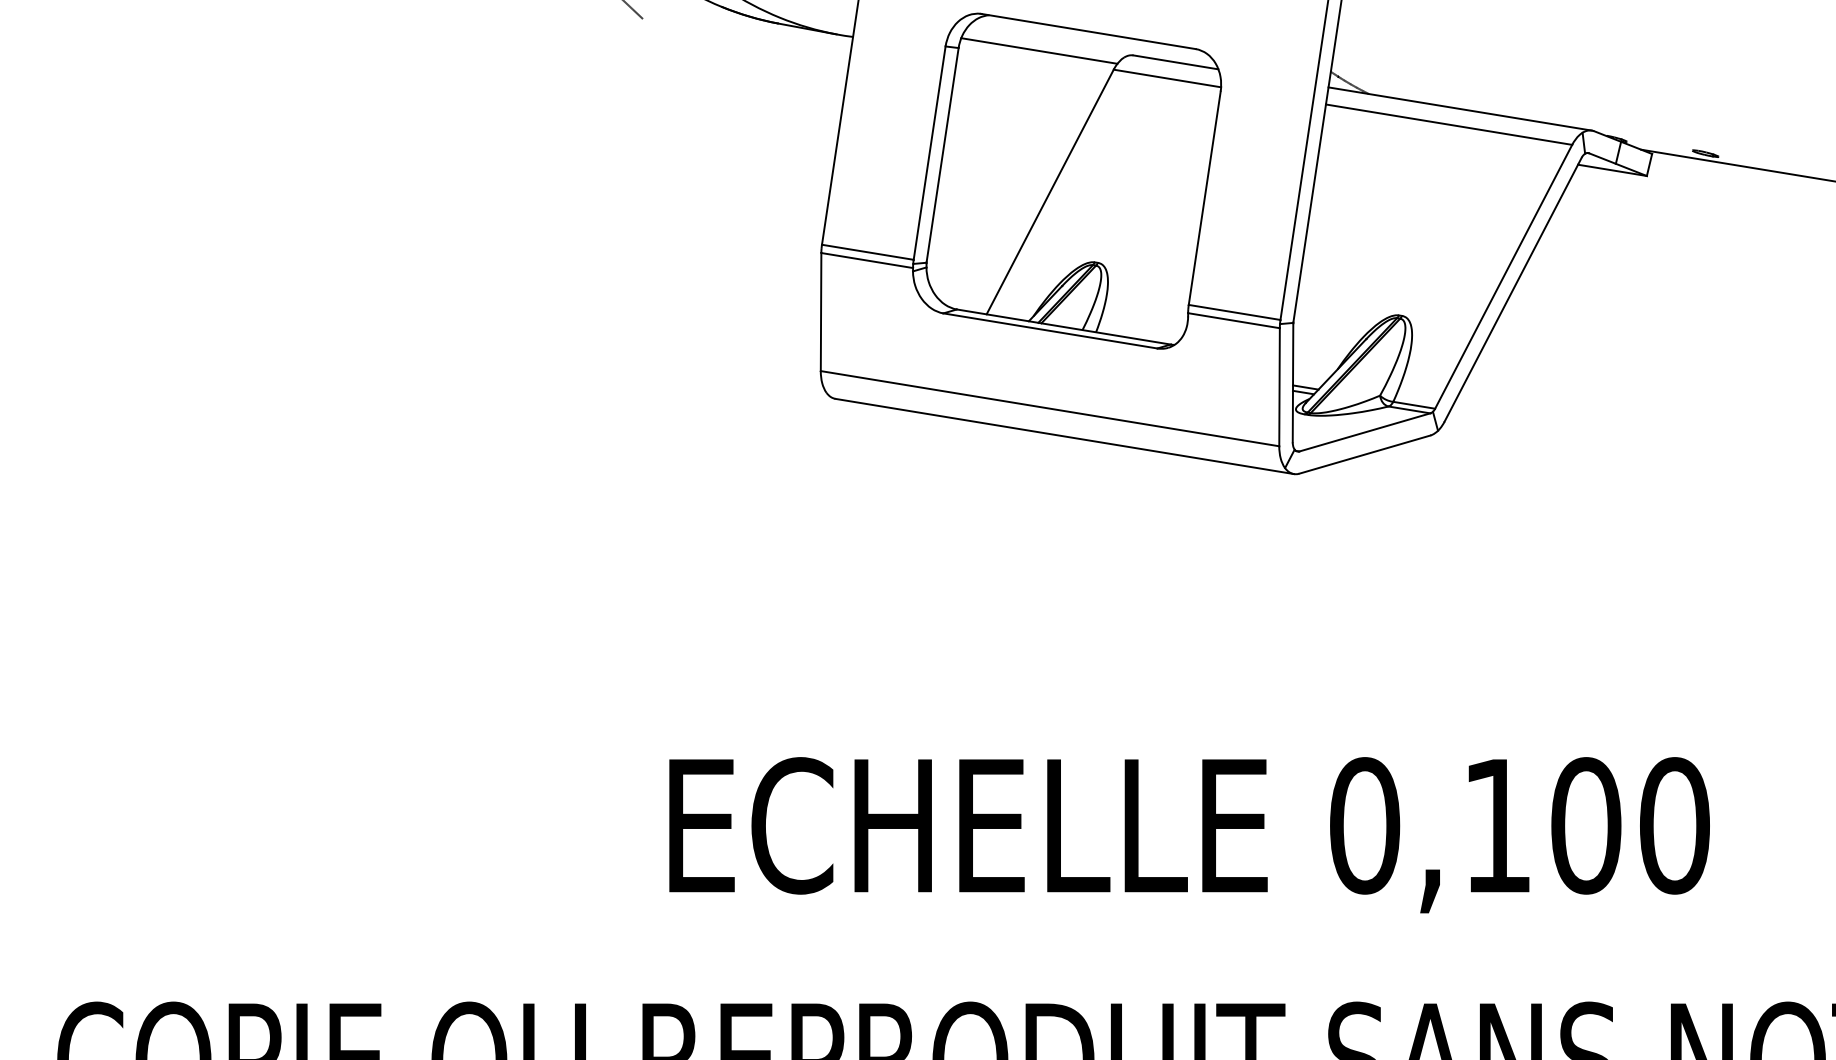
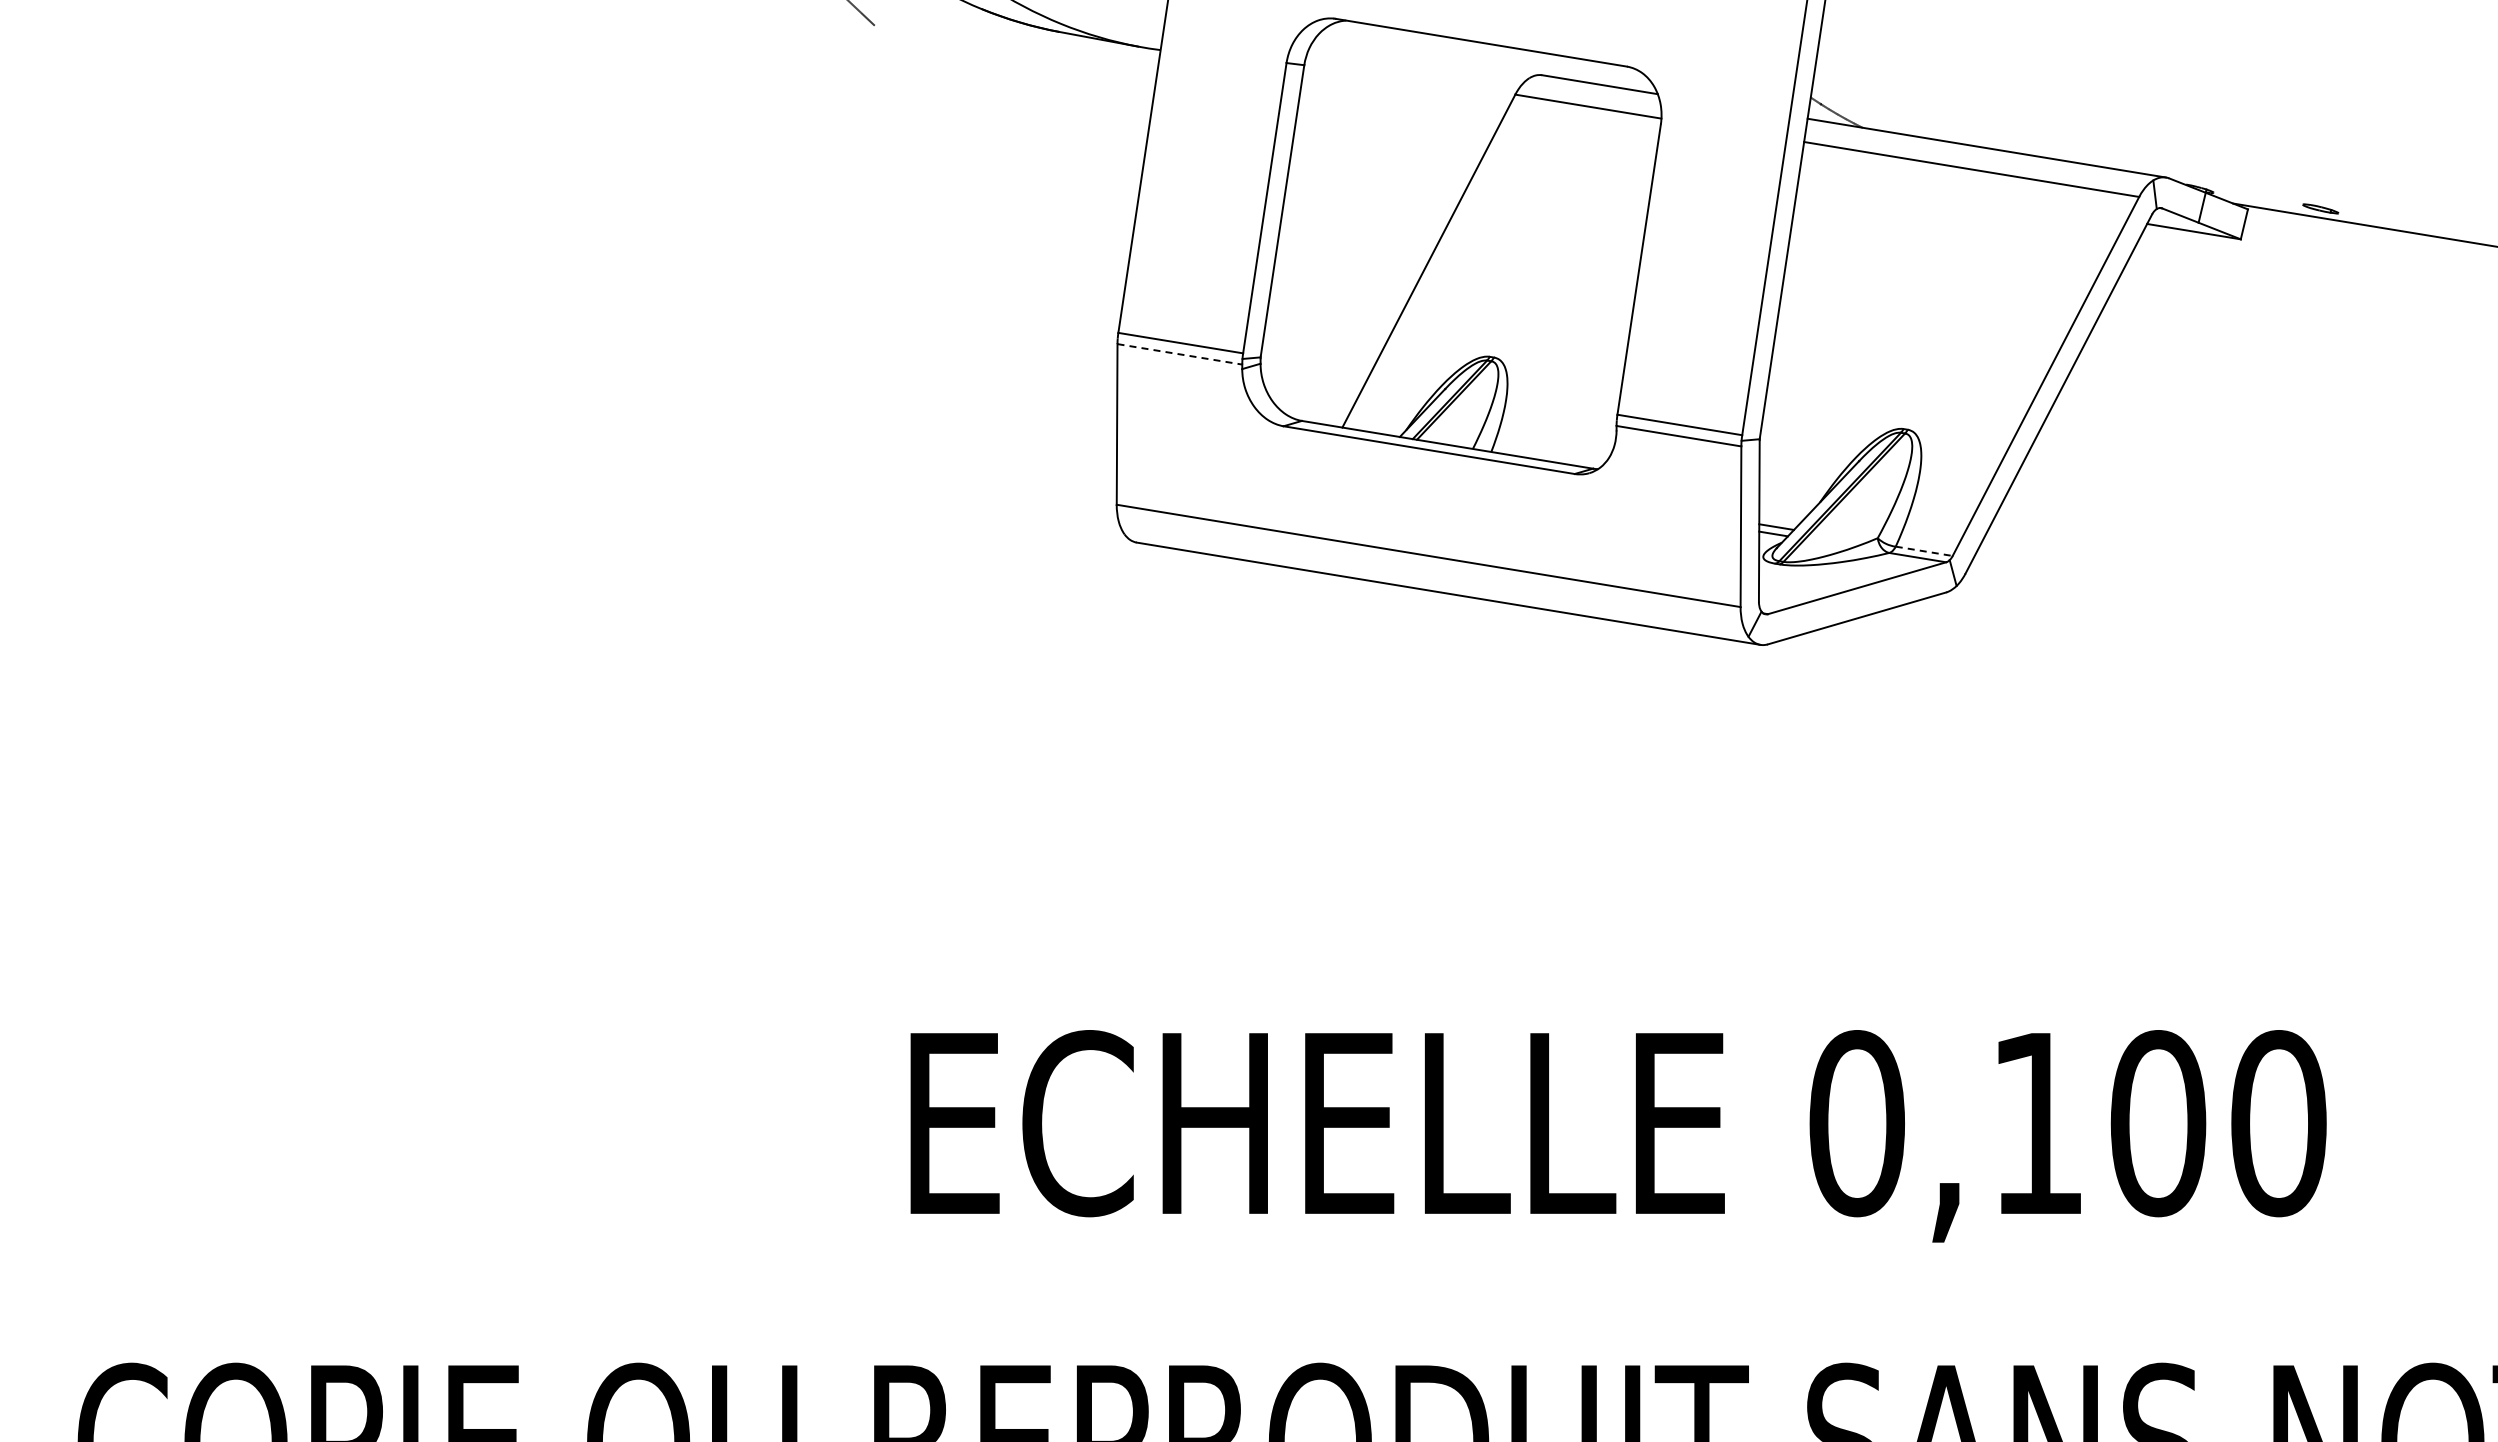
line: (1038, 50) -> (1413, 68), removed
line: (867, 260) -> (1180, 354), solid -> dashed
line: (1414, 405) -> (1924, 551), solid -> dashed

